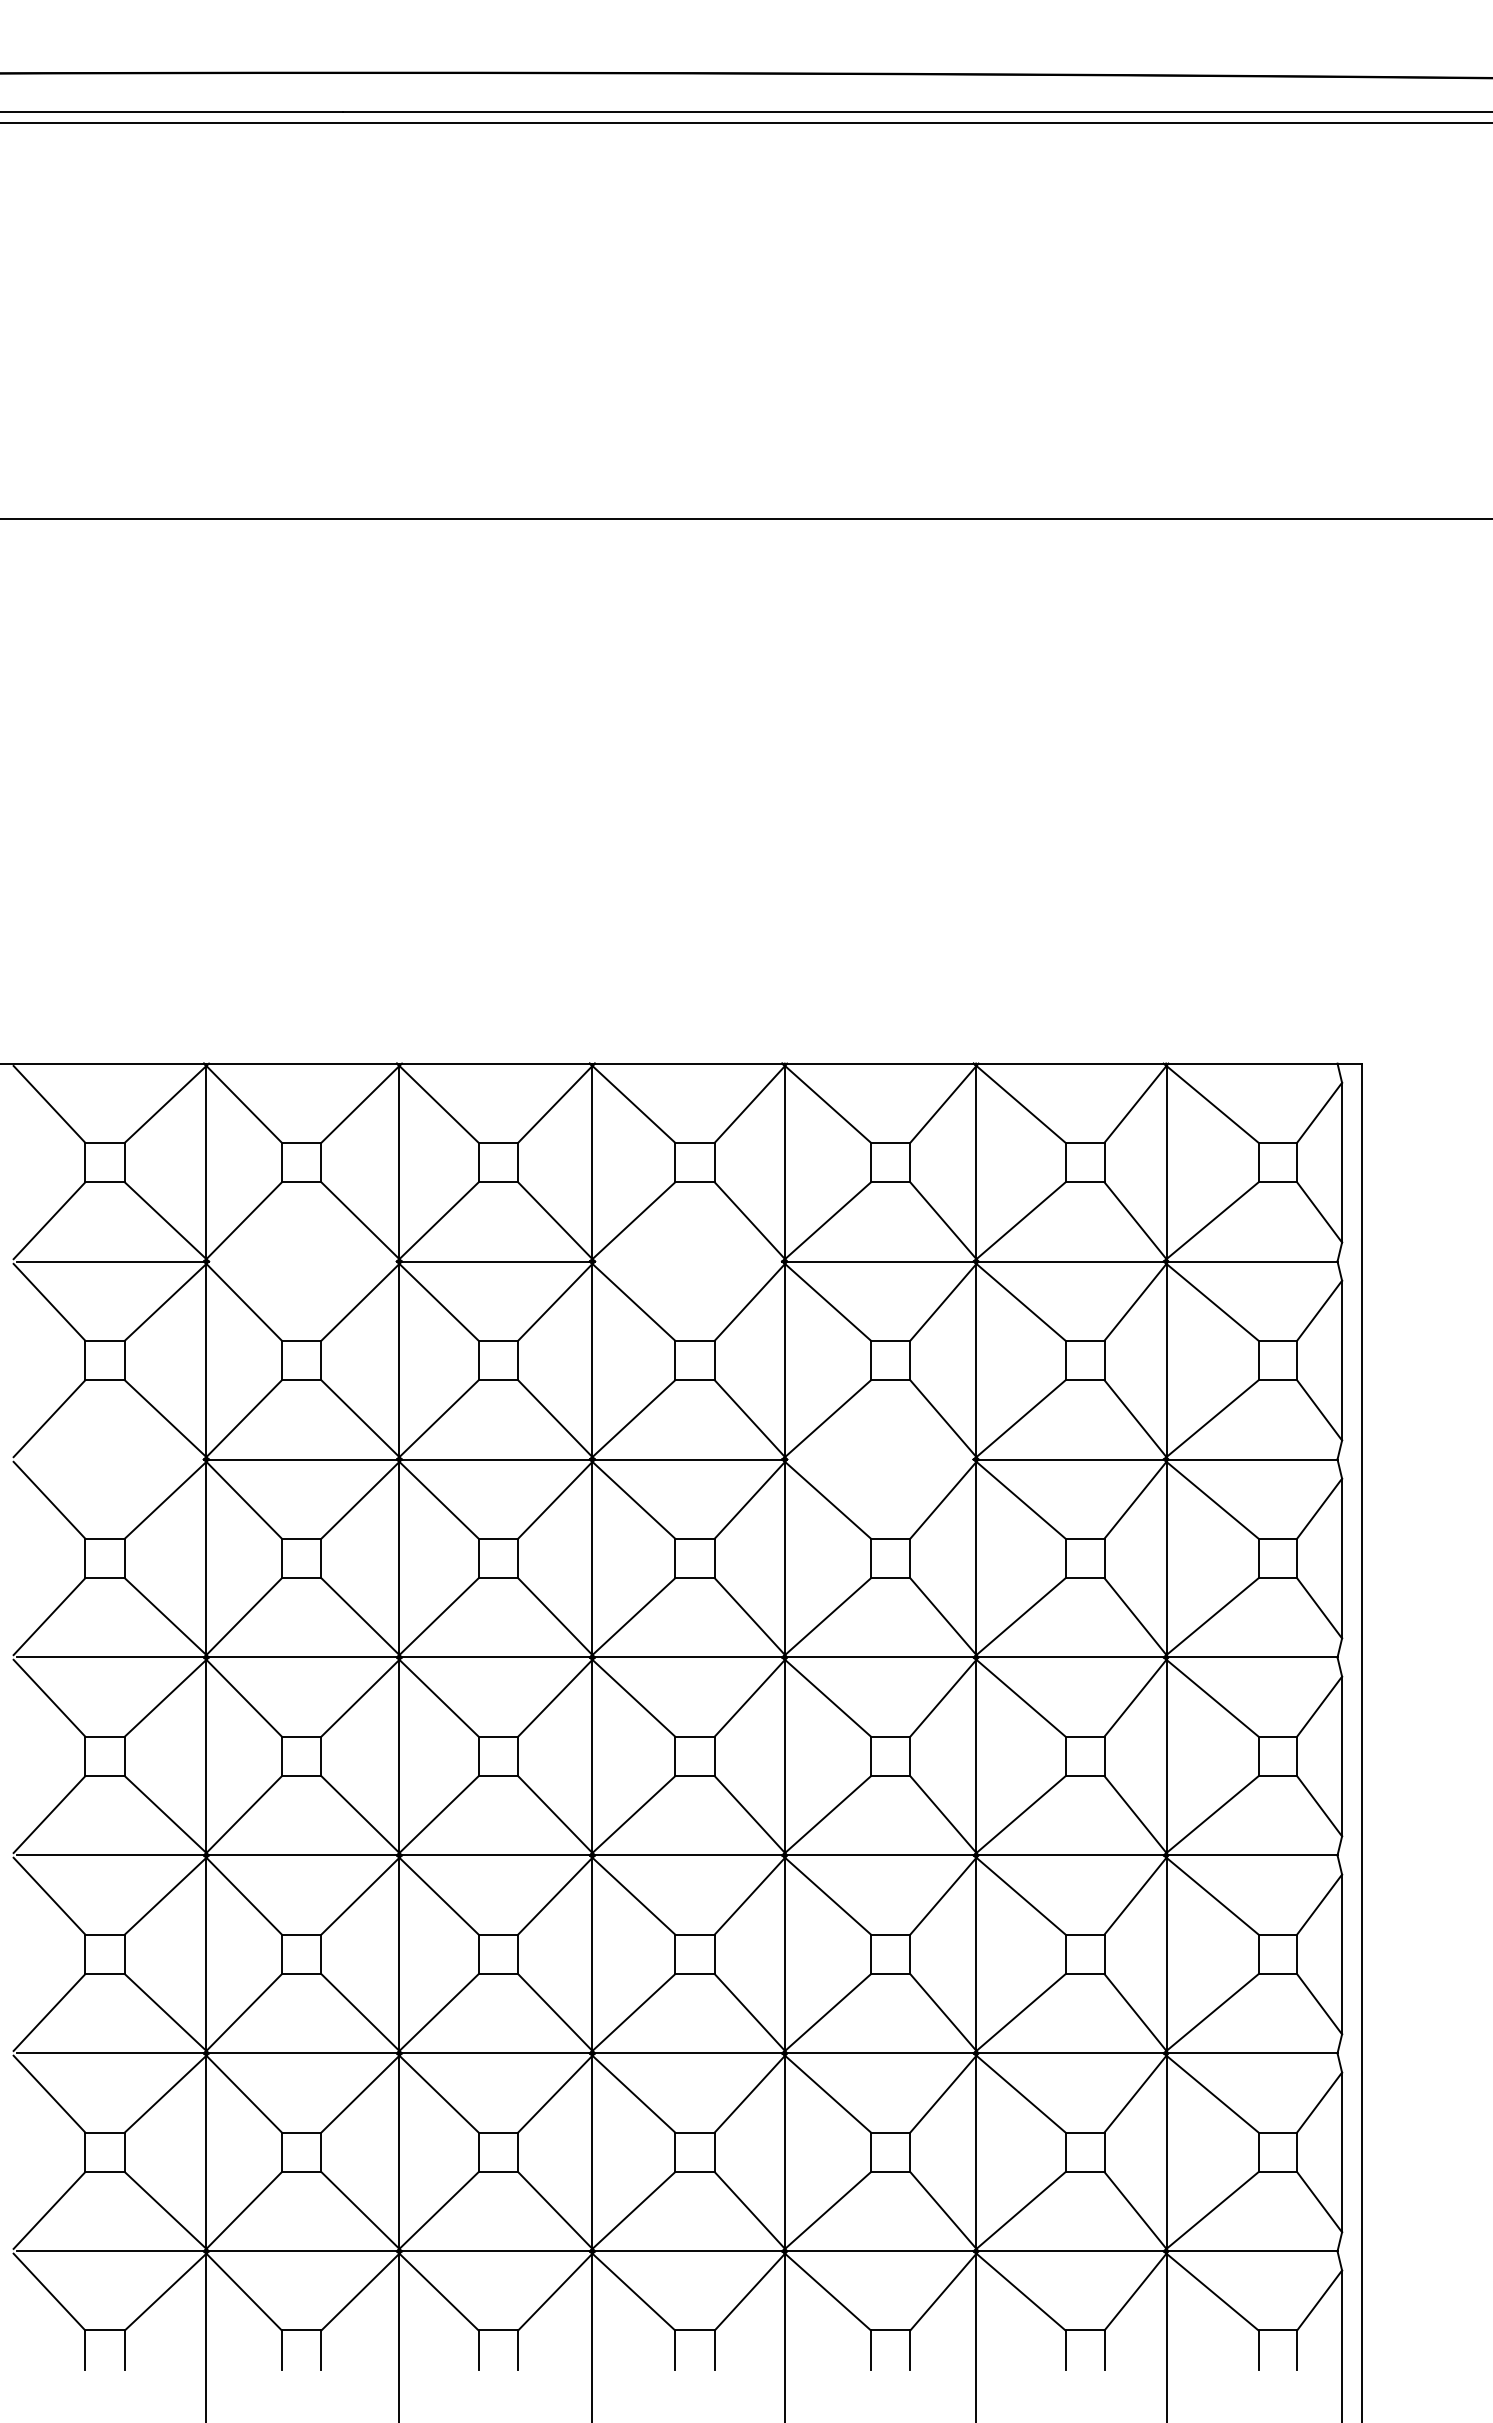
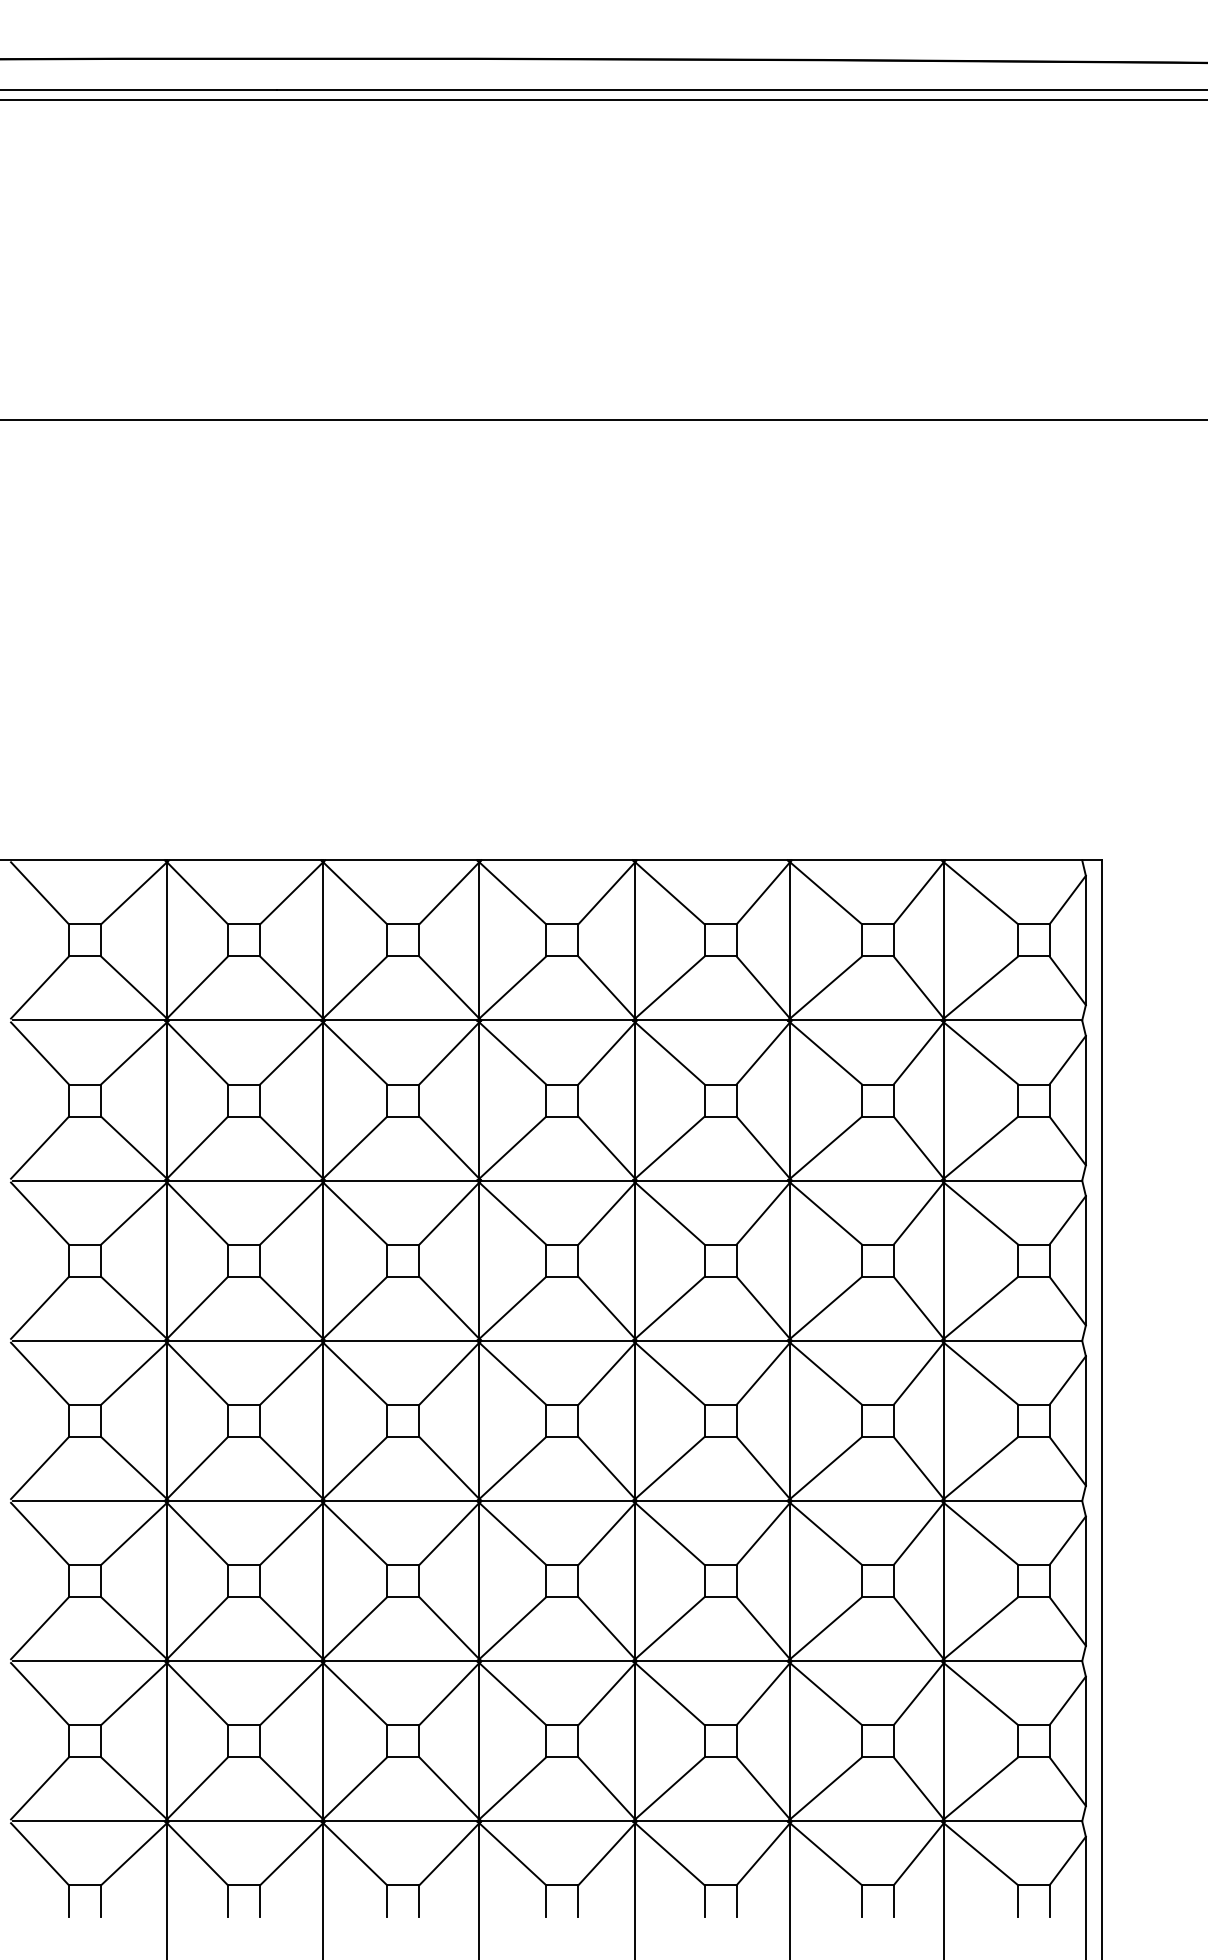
line: (302, 1261) -> (244, 1020), added
line: (688, 1261) -> (557, 1020), added
line: (109, 1459) -> (88, 1180), added
line: (880, 1459) -> (712, 1180), added

